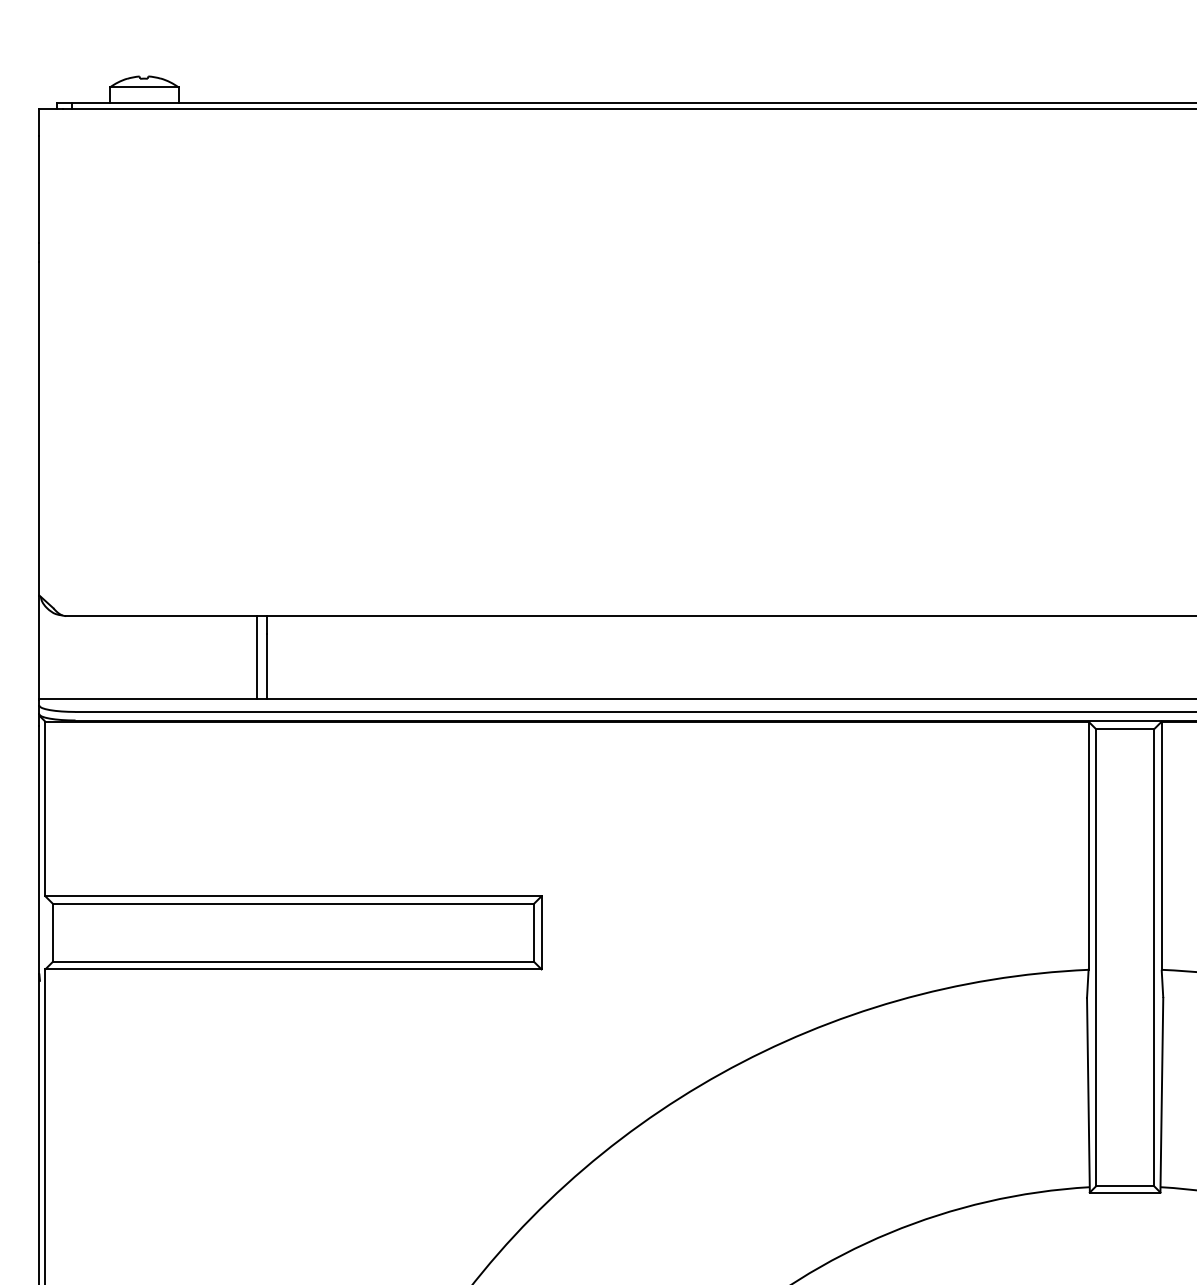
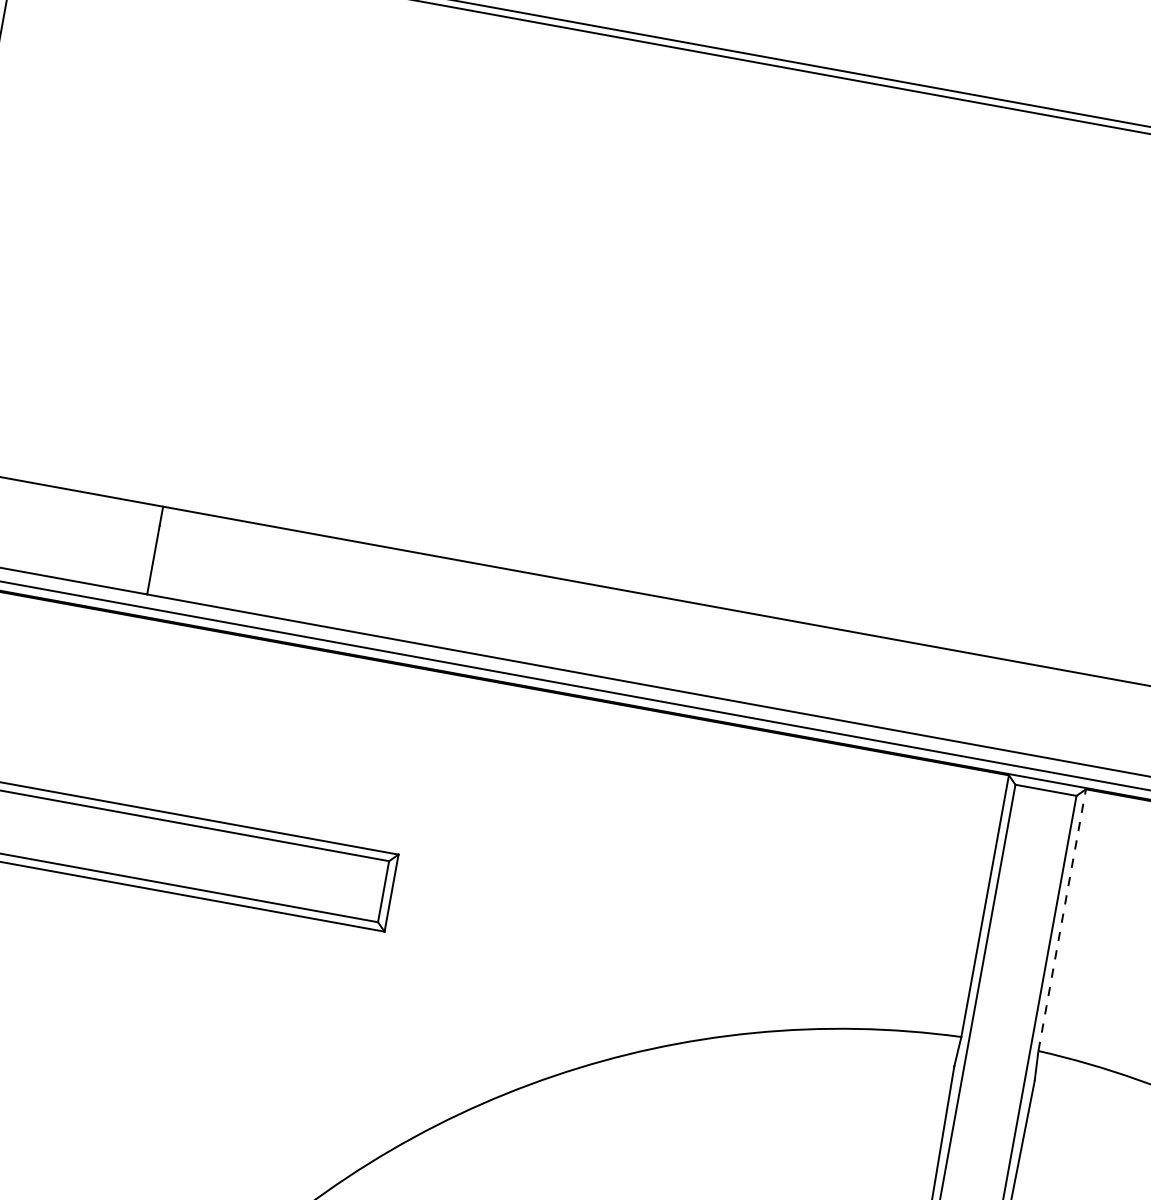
line: (256, 657) -> (143, 548), removed
line: (1161, 845) -> (1062, 919), solid -> dashed

